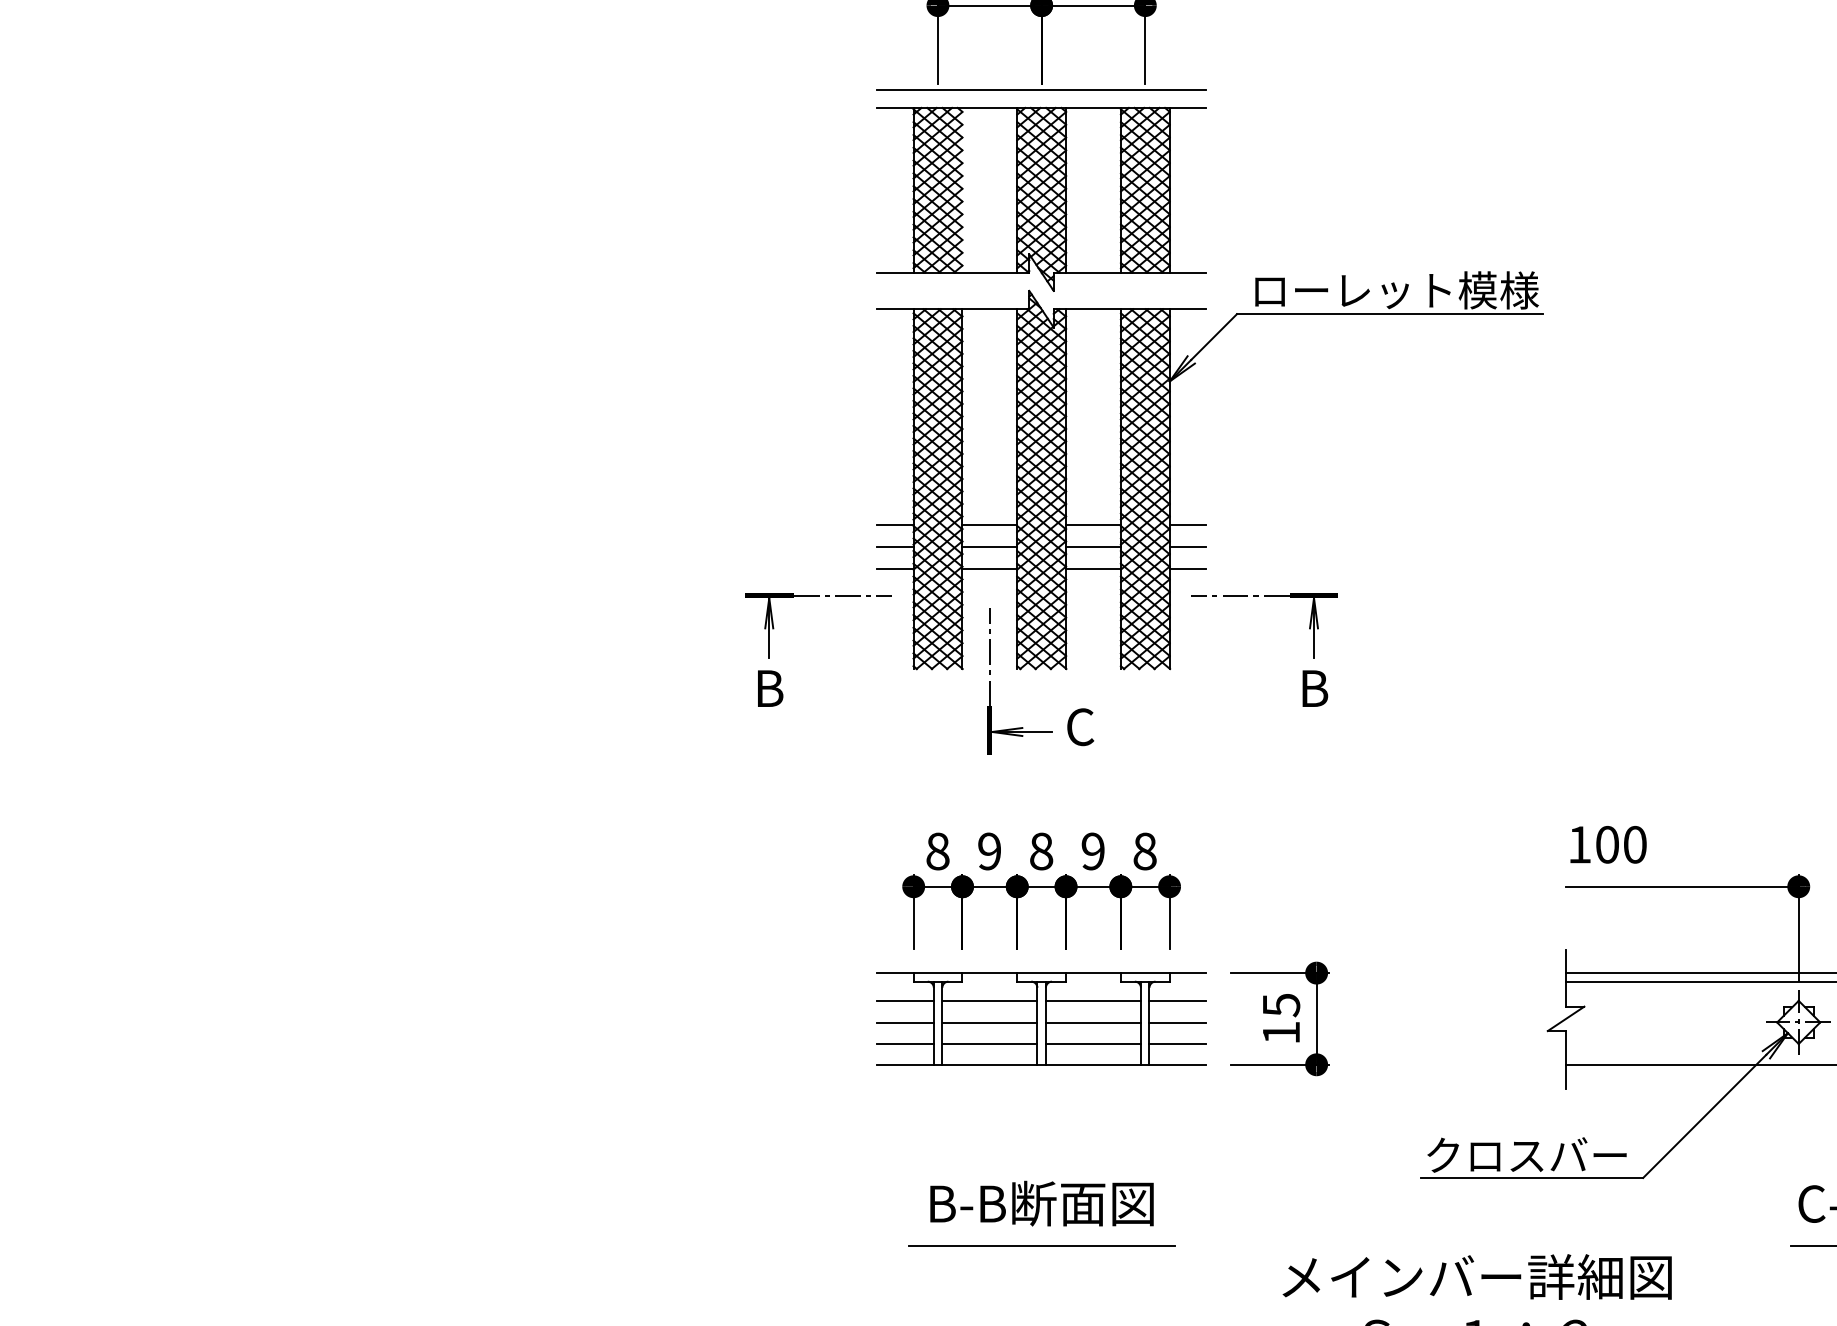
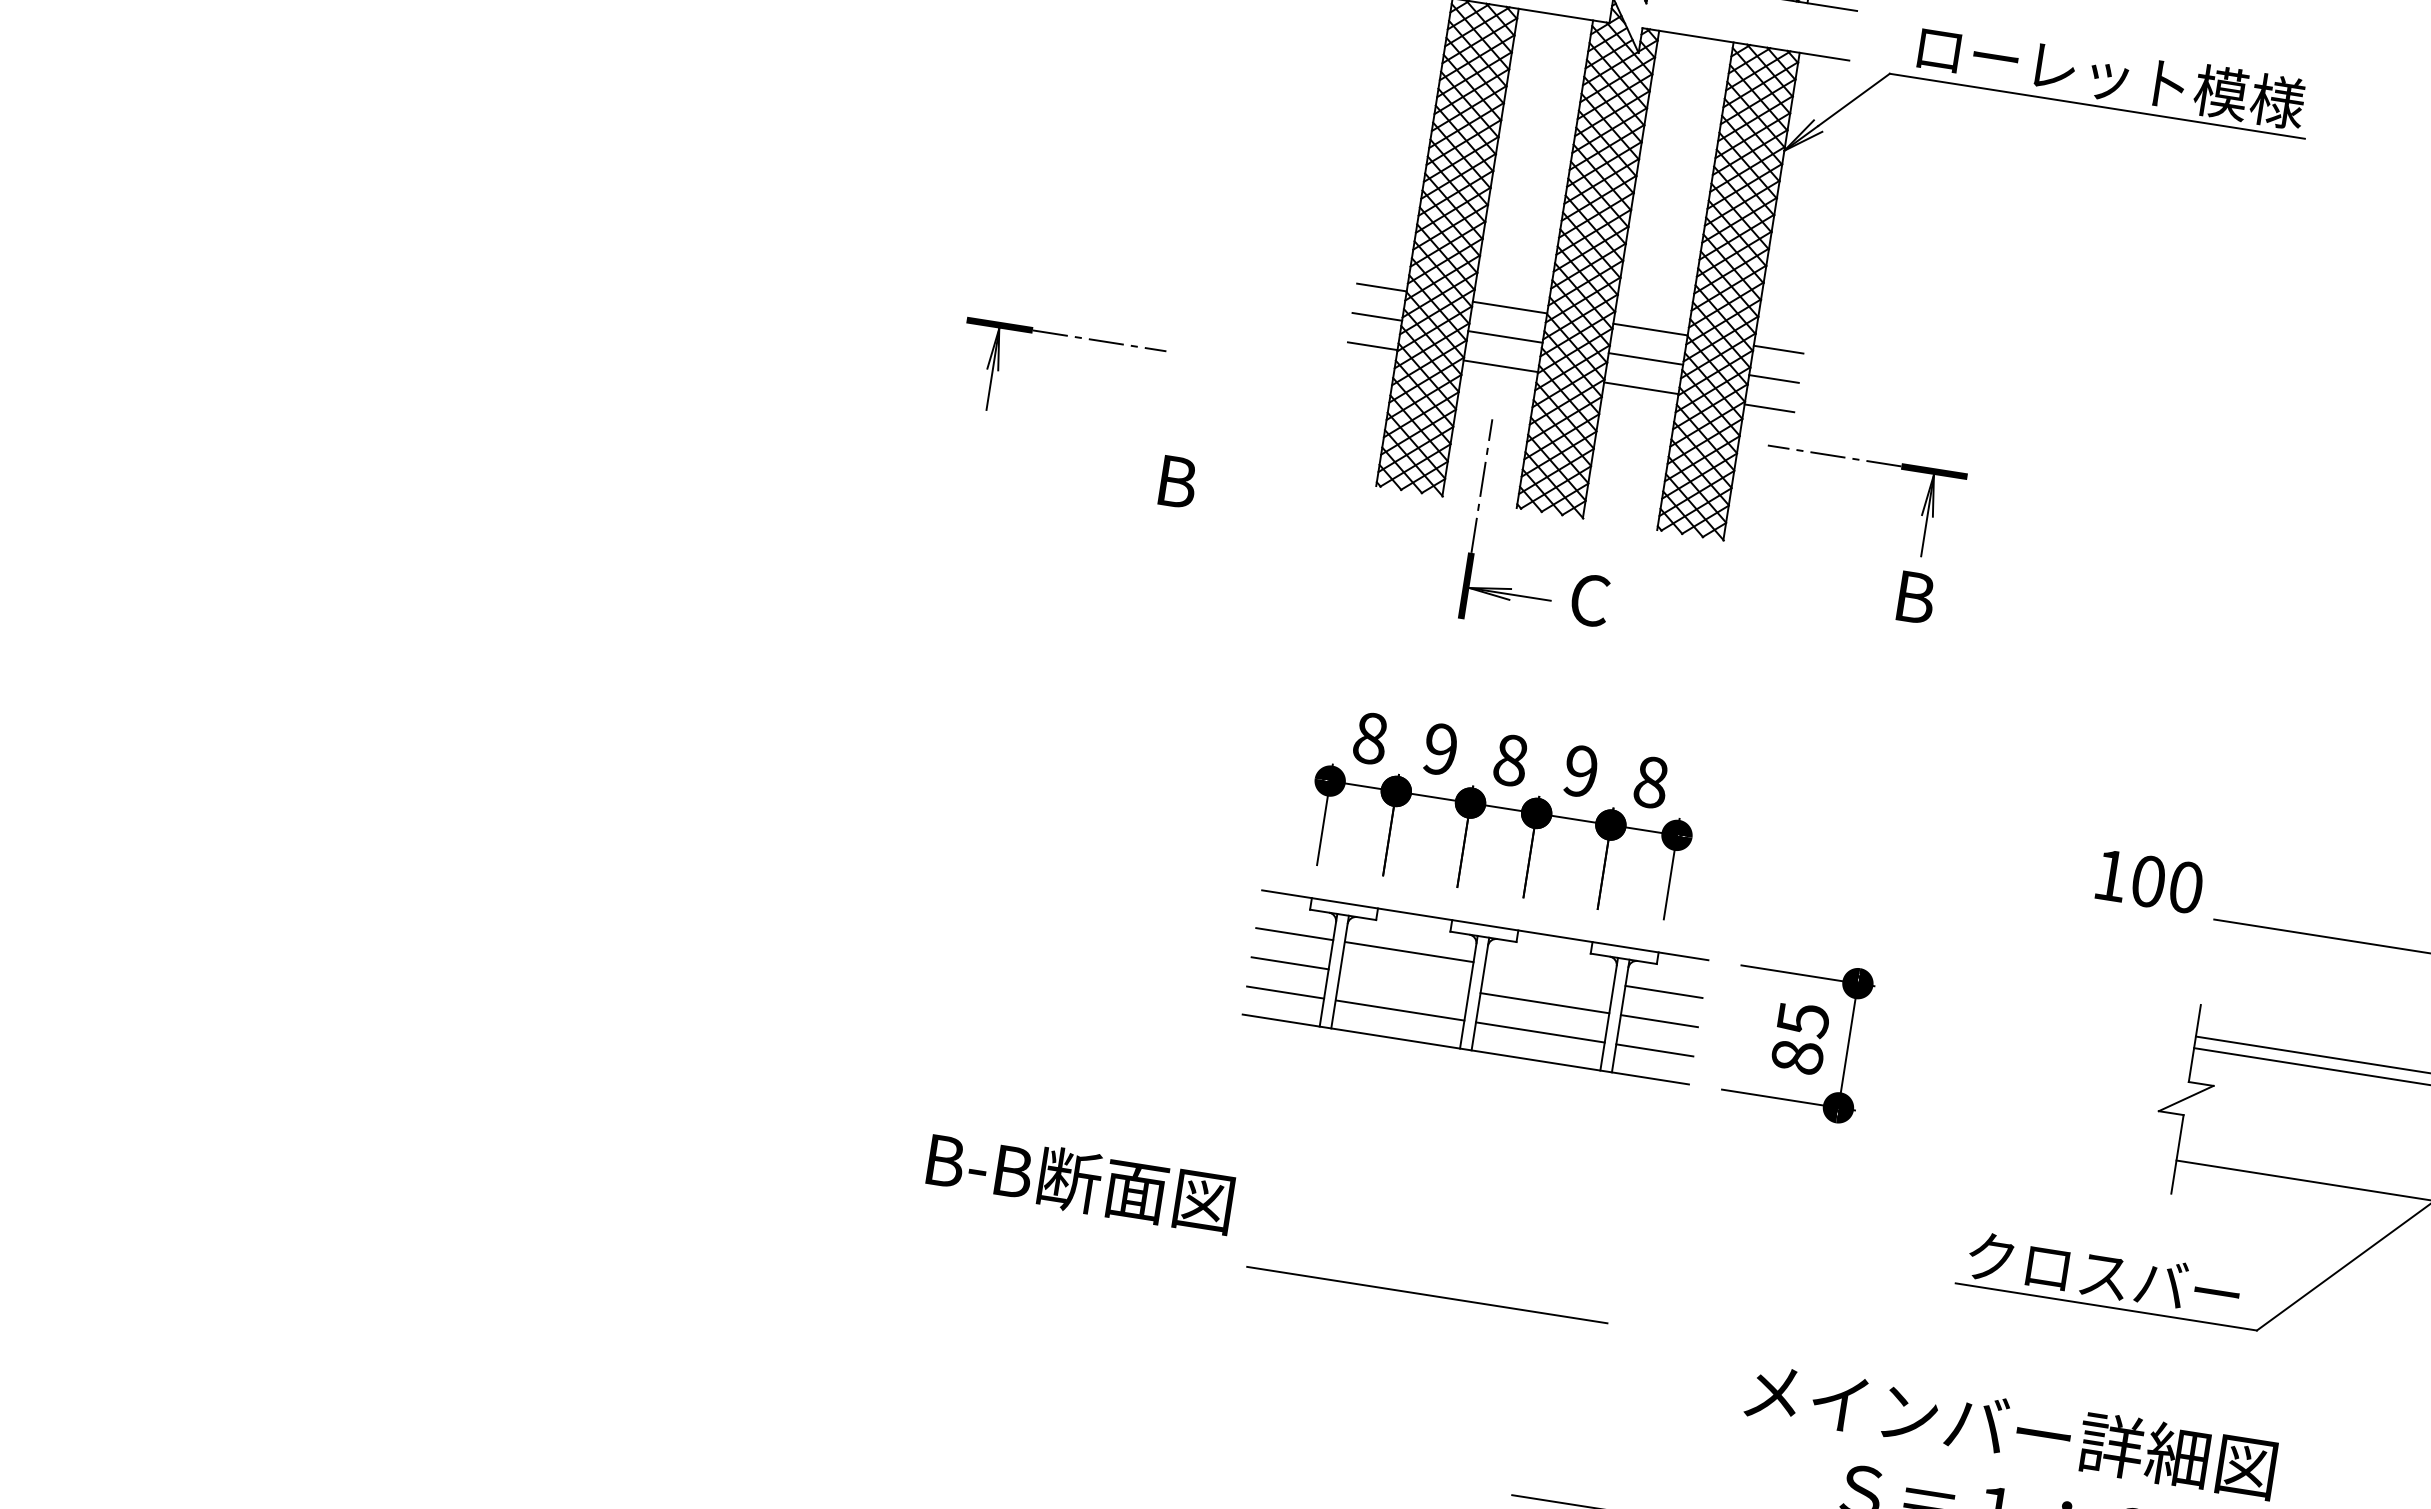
part: (818, 596) -> (1066, 336), moved
text: (1608, 844) -> (2150, 881), moved
line: (1092, 1000) -> (1548, 973), removed
line: (989, 1022) -> (1404, 981), removed
text: (1281, 1032) -> (1797, 1056), 15 -> 85
text: (1041, 1203) -> (1079, 1181), moved

